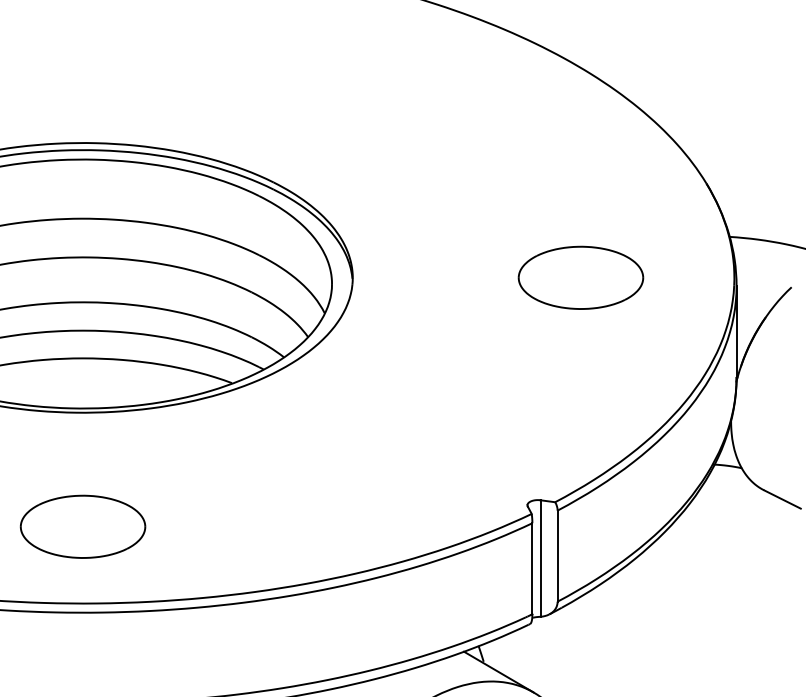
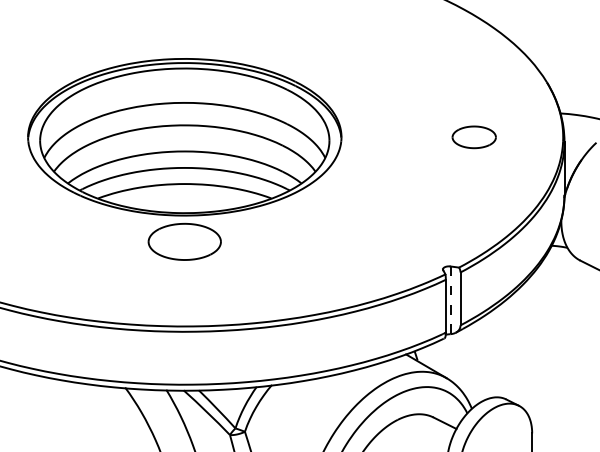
part: (581, 278) -> (474, 137), size x0.6
part: (82, 526) -> (184, 241), moved
line: (540, 558) -> (450, 300), solid -> dashed

